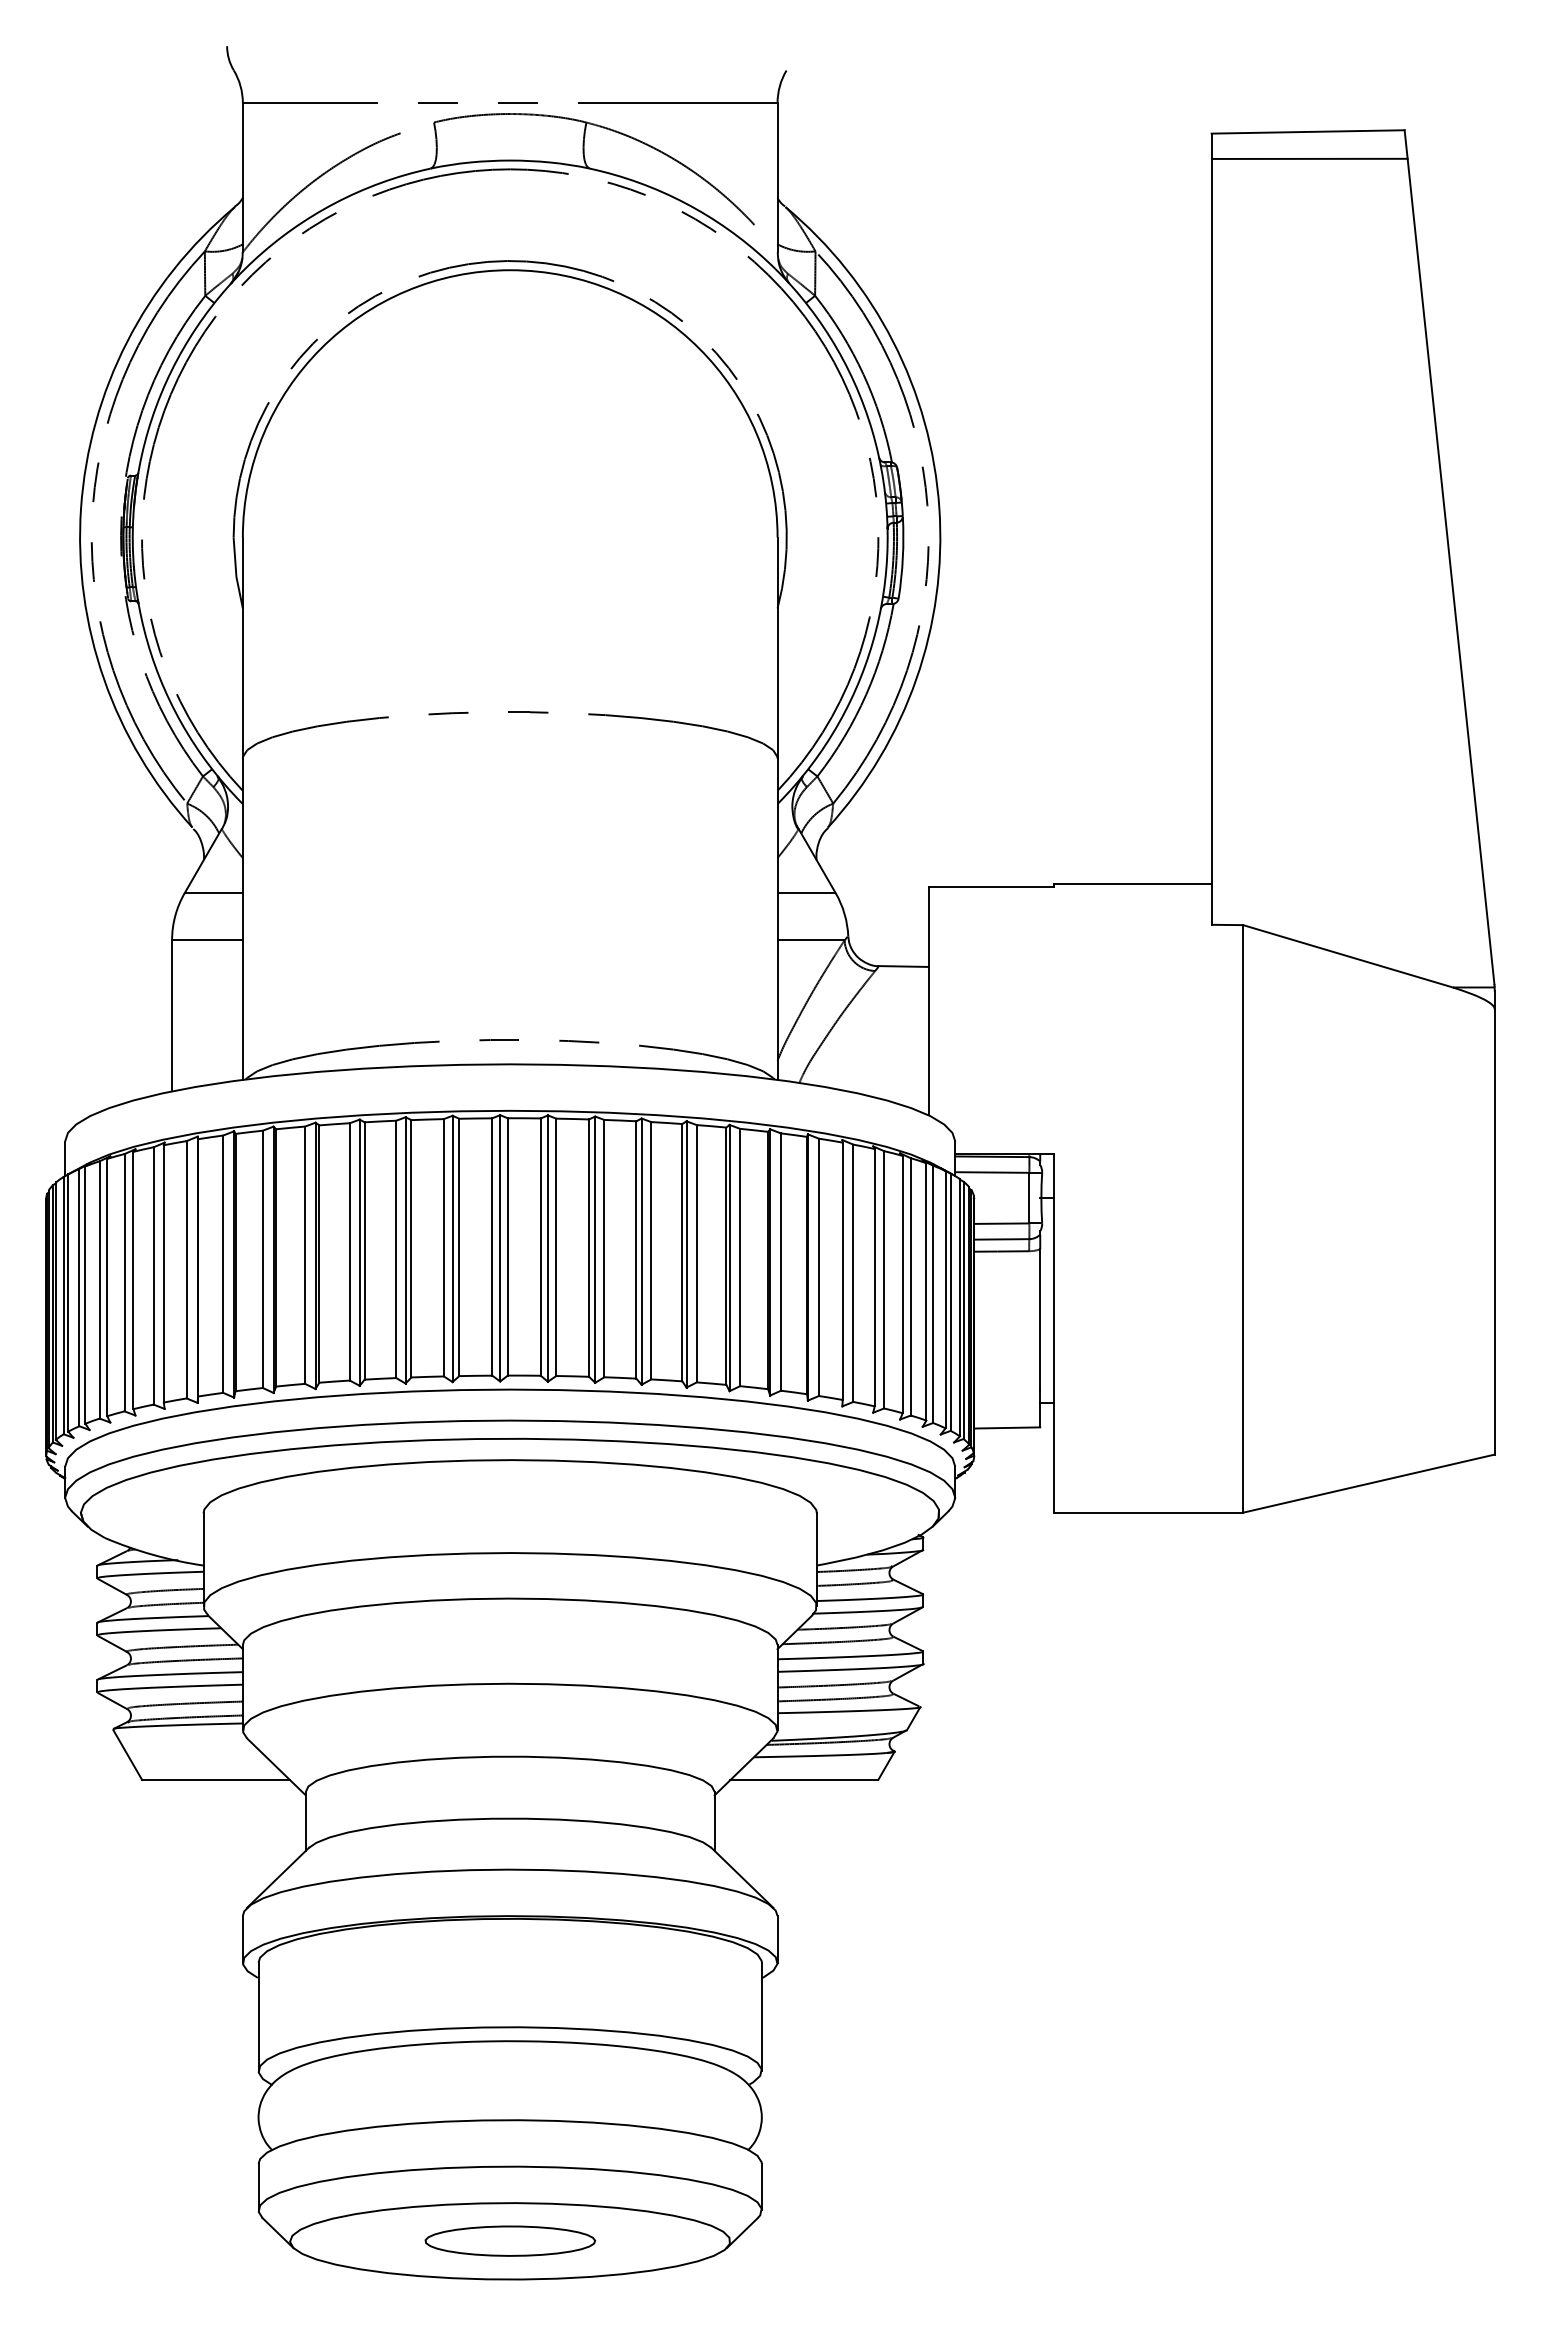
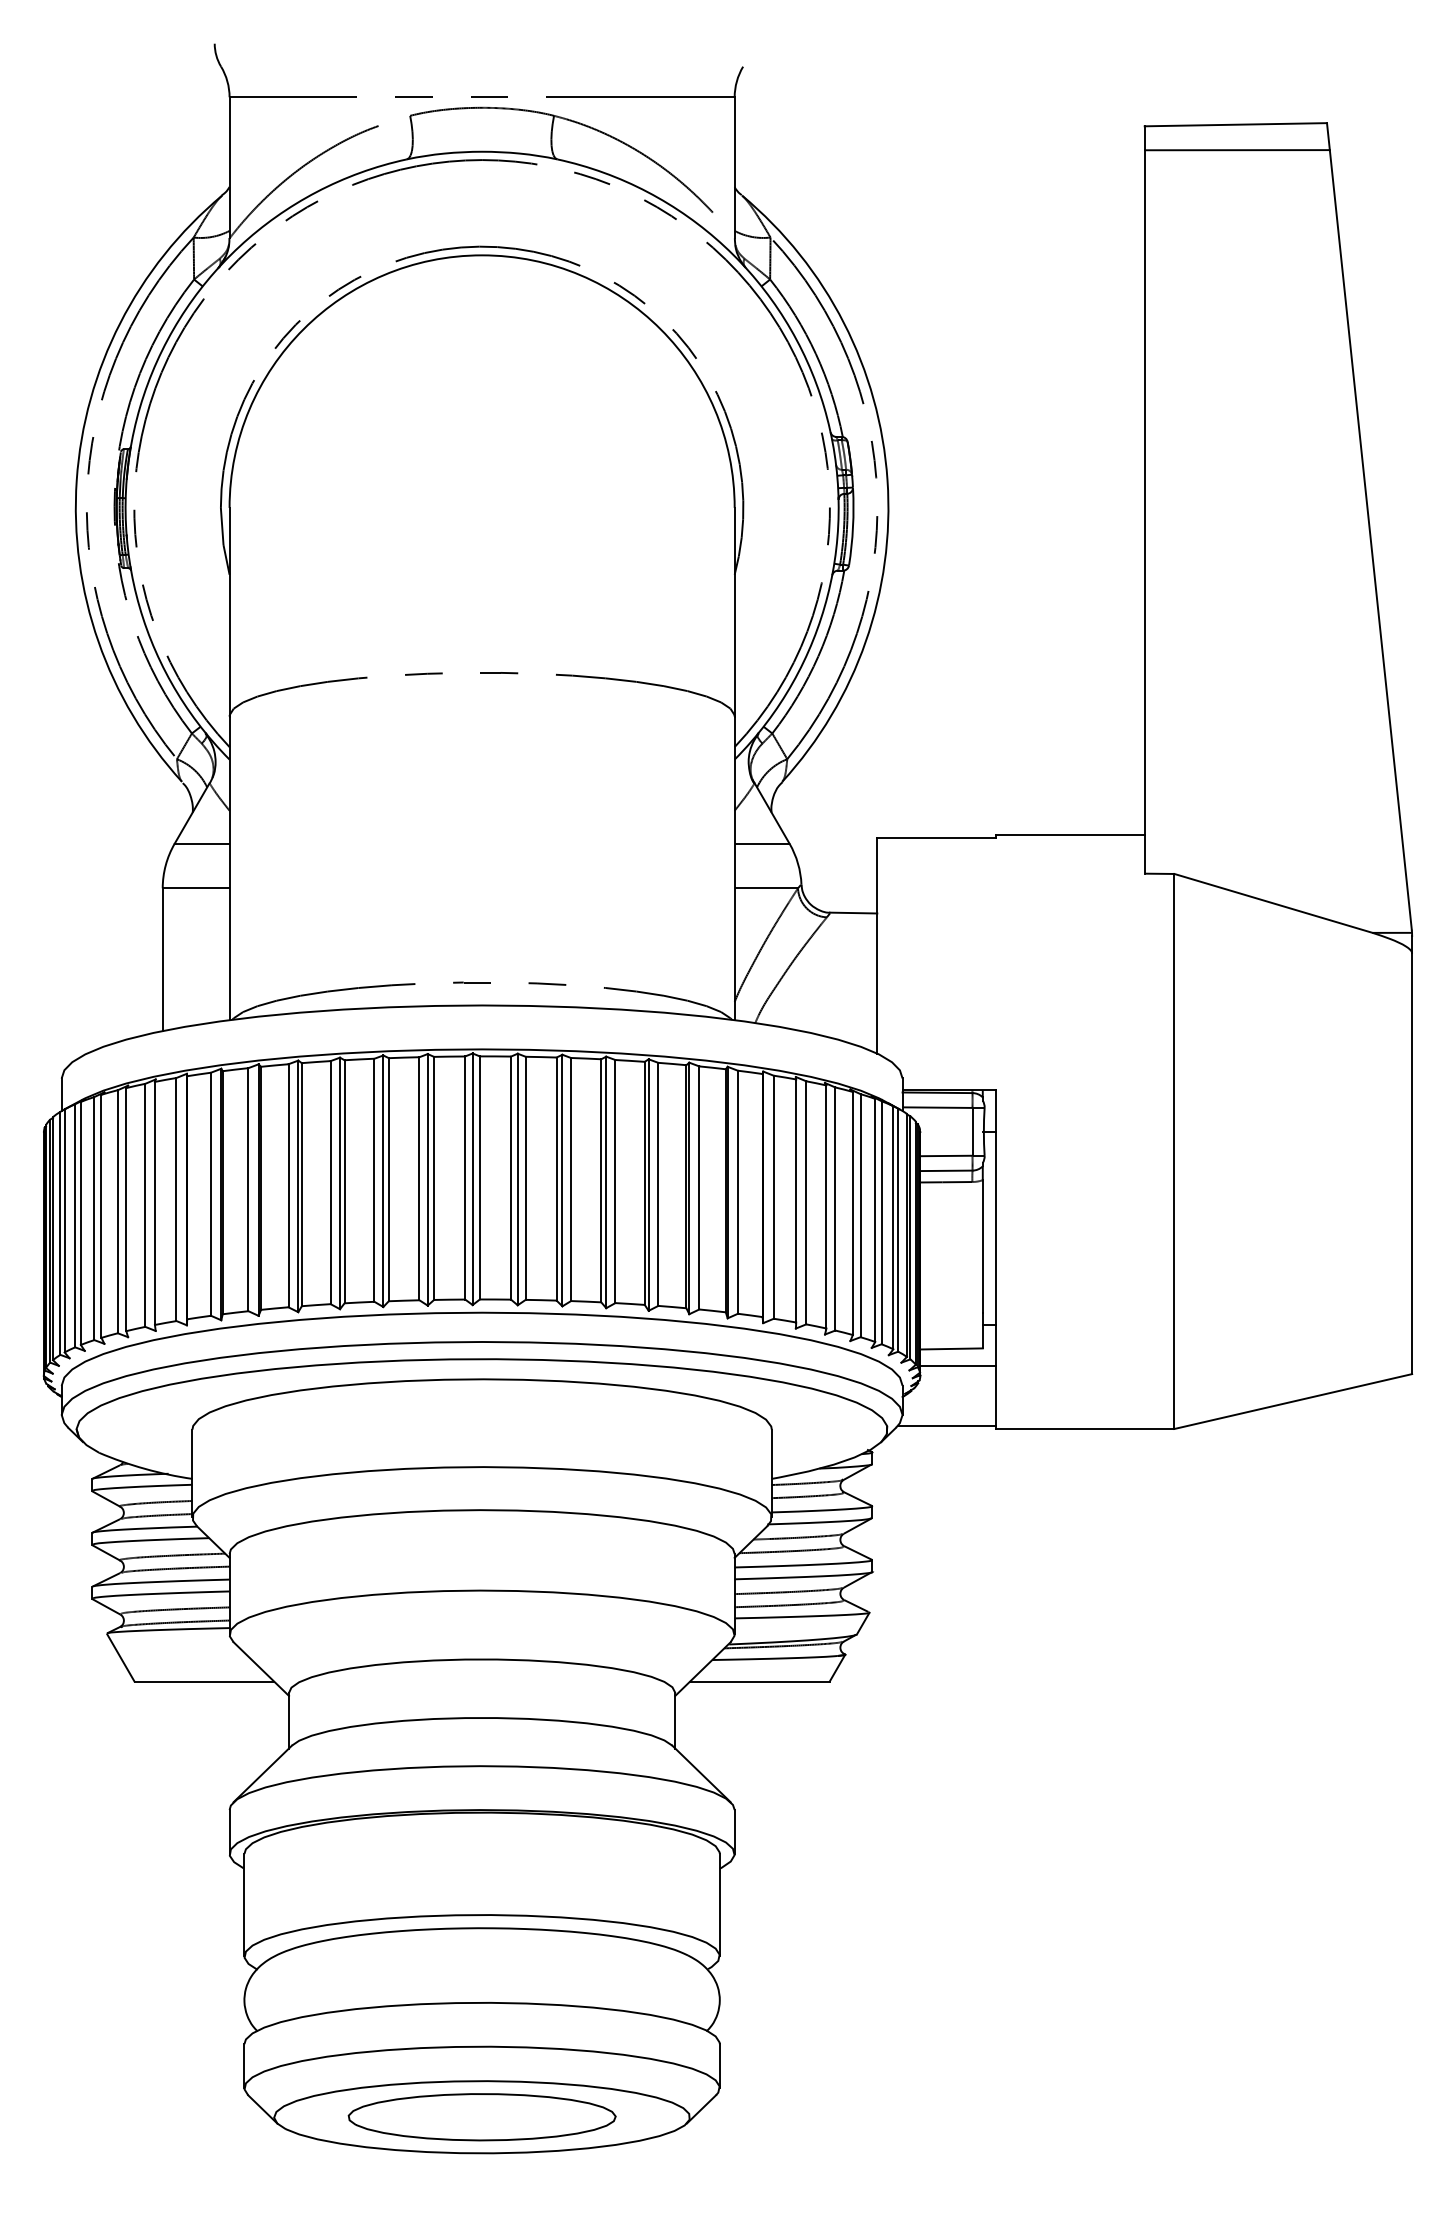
line: (1014, 1445) -> (958, 1365), added
line: (1002, 1509) -> (947, 1425), added
part: (510, 2240) -> (482, 2116), size x1.67

